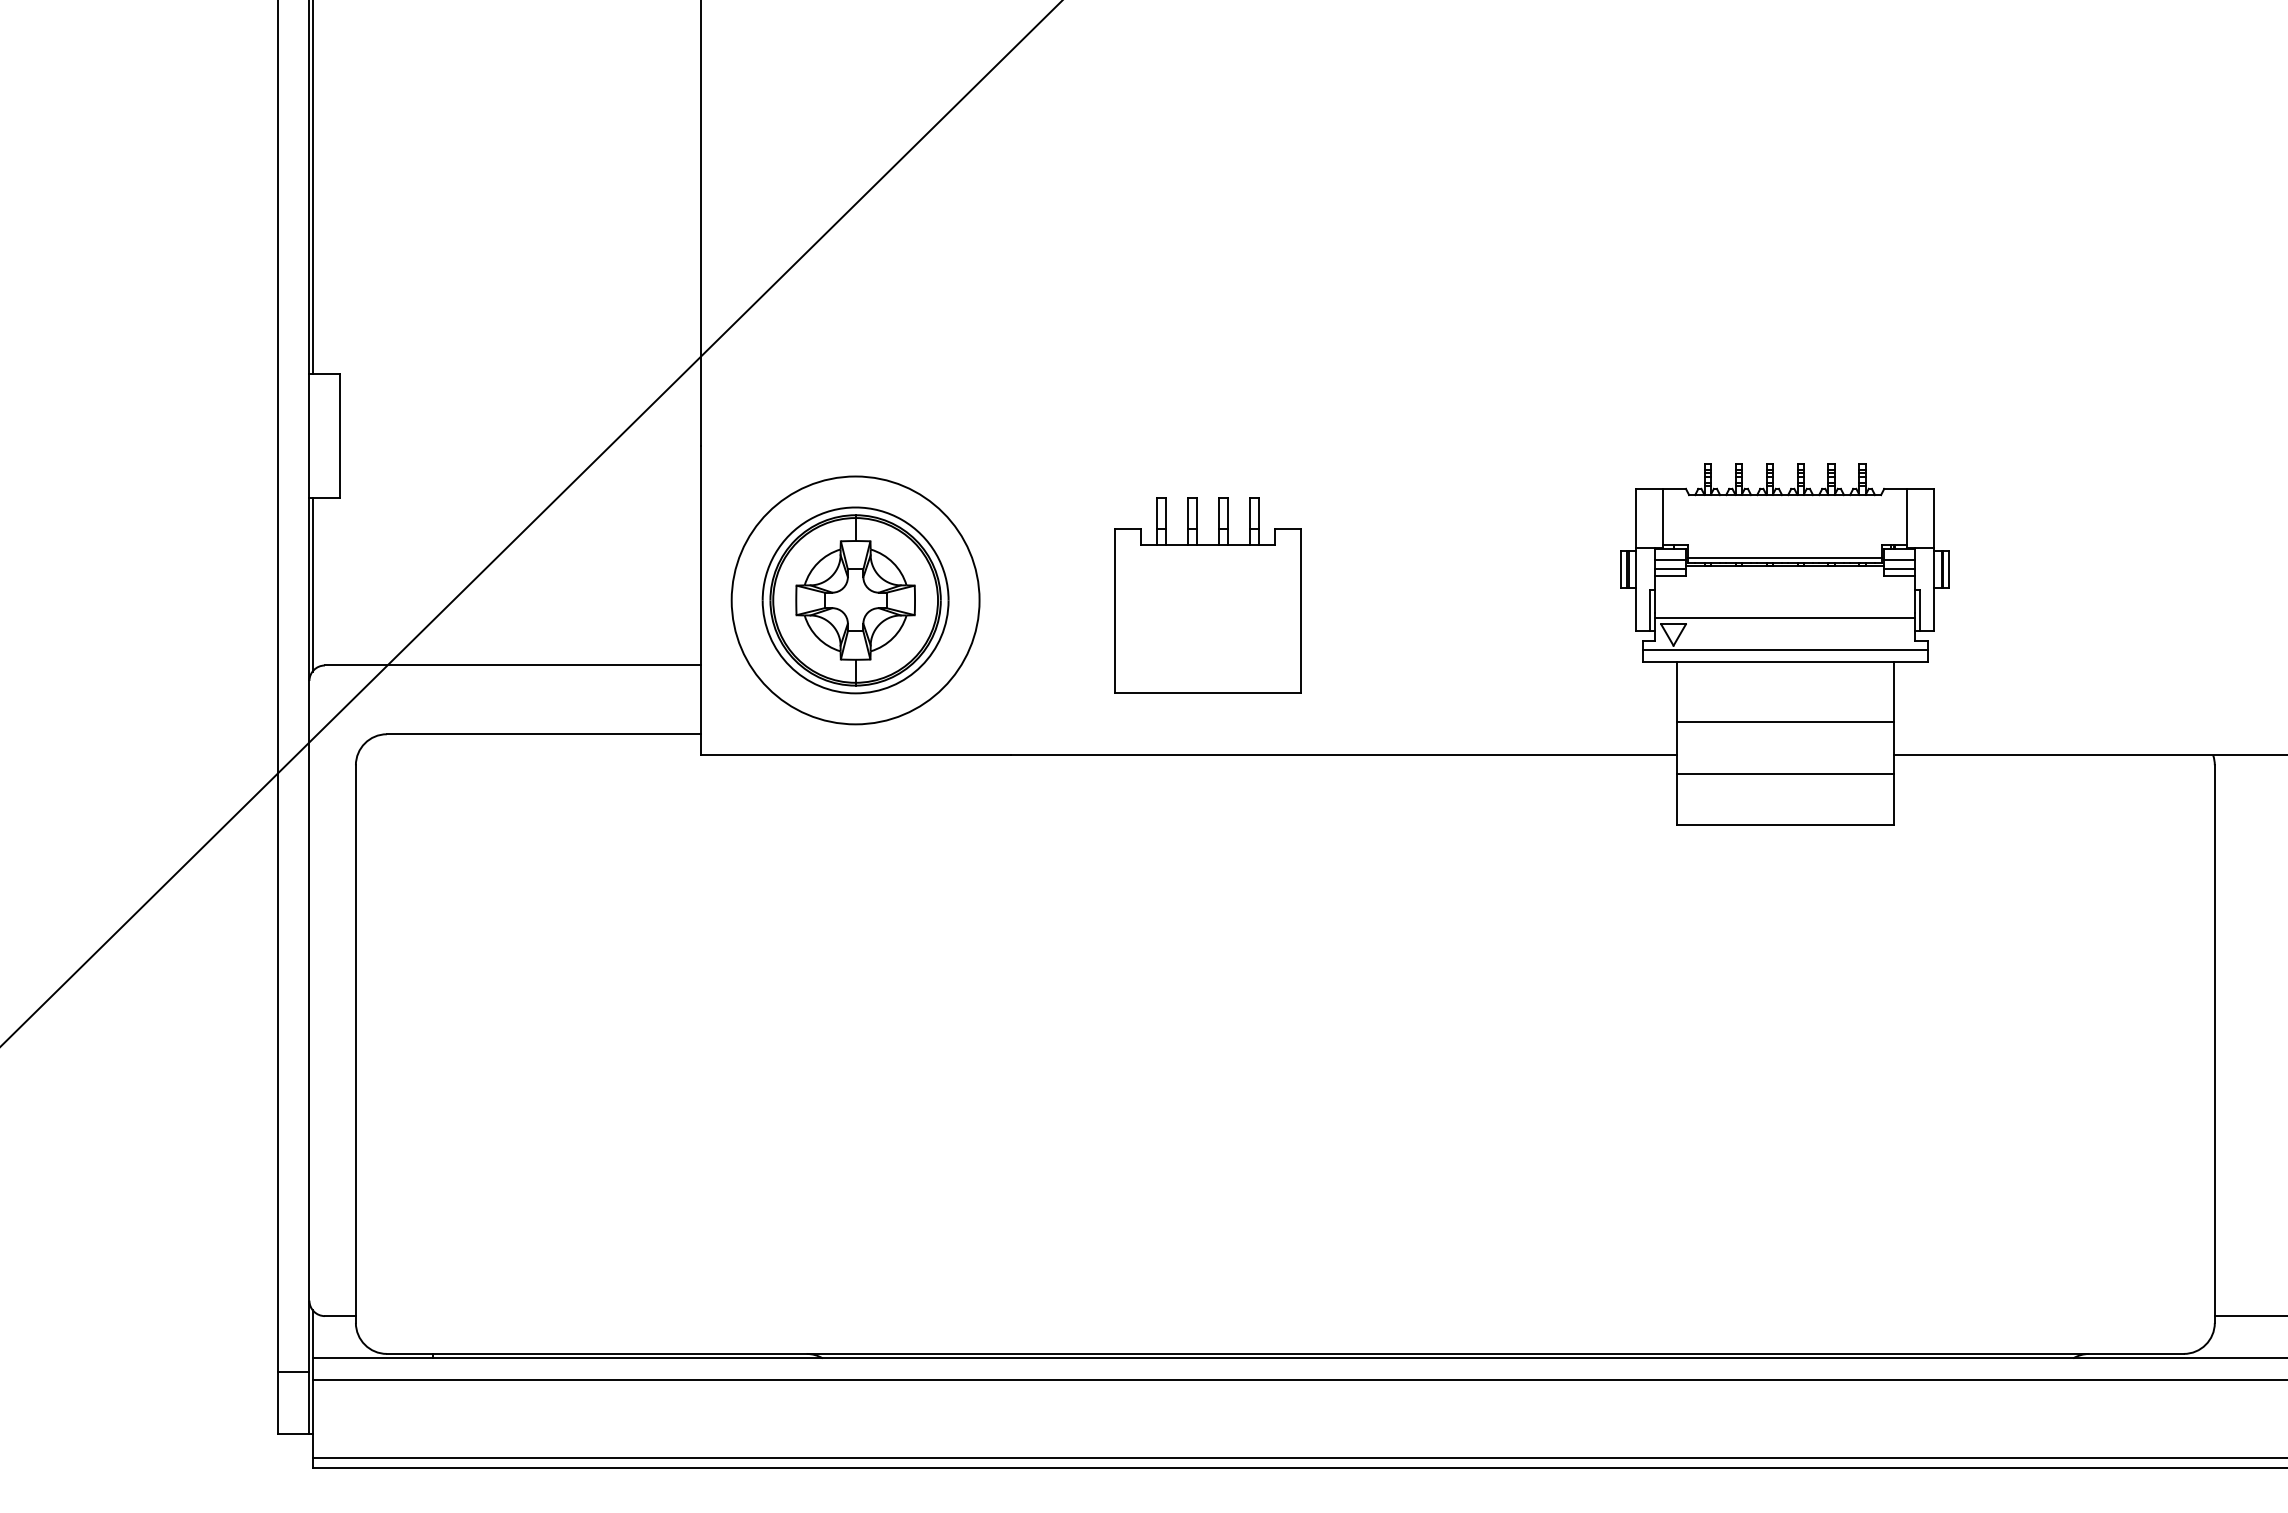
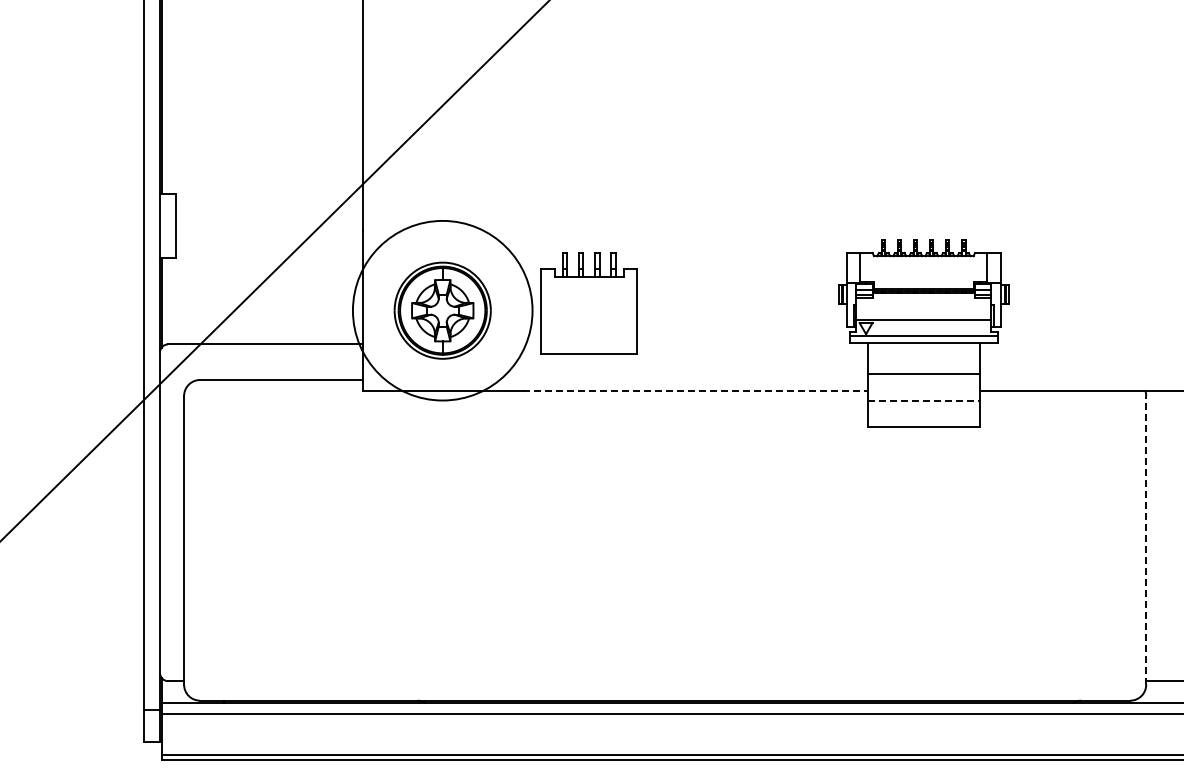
part: (1206, 596) -> (588, 303), moved
circle: (855, 599) -> (442, 310), size x1.4
line: (1343, 754) -> (695, 390), solid -> dashed
line: (1786, 773) -> (924, 400), solid -> dashed
line: (2215, 1042) -> (1146, 539), solid -> dashed

